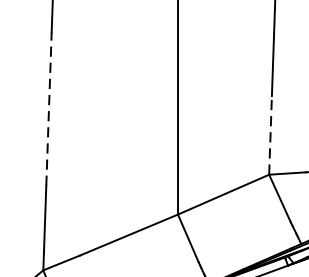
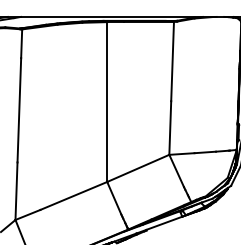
line: (49, 108) -> (19, 109), dashed -> solid
line: (270, 136) -> (170, 128), dashed -> solid

